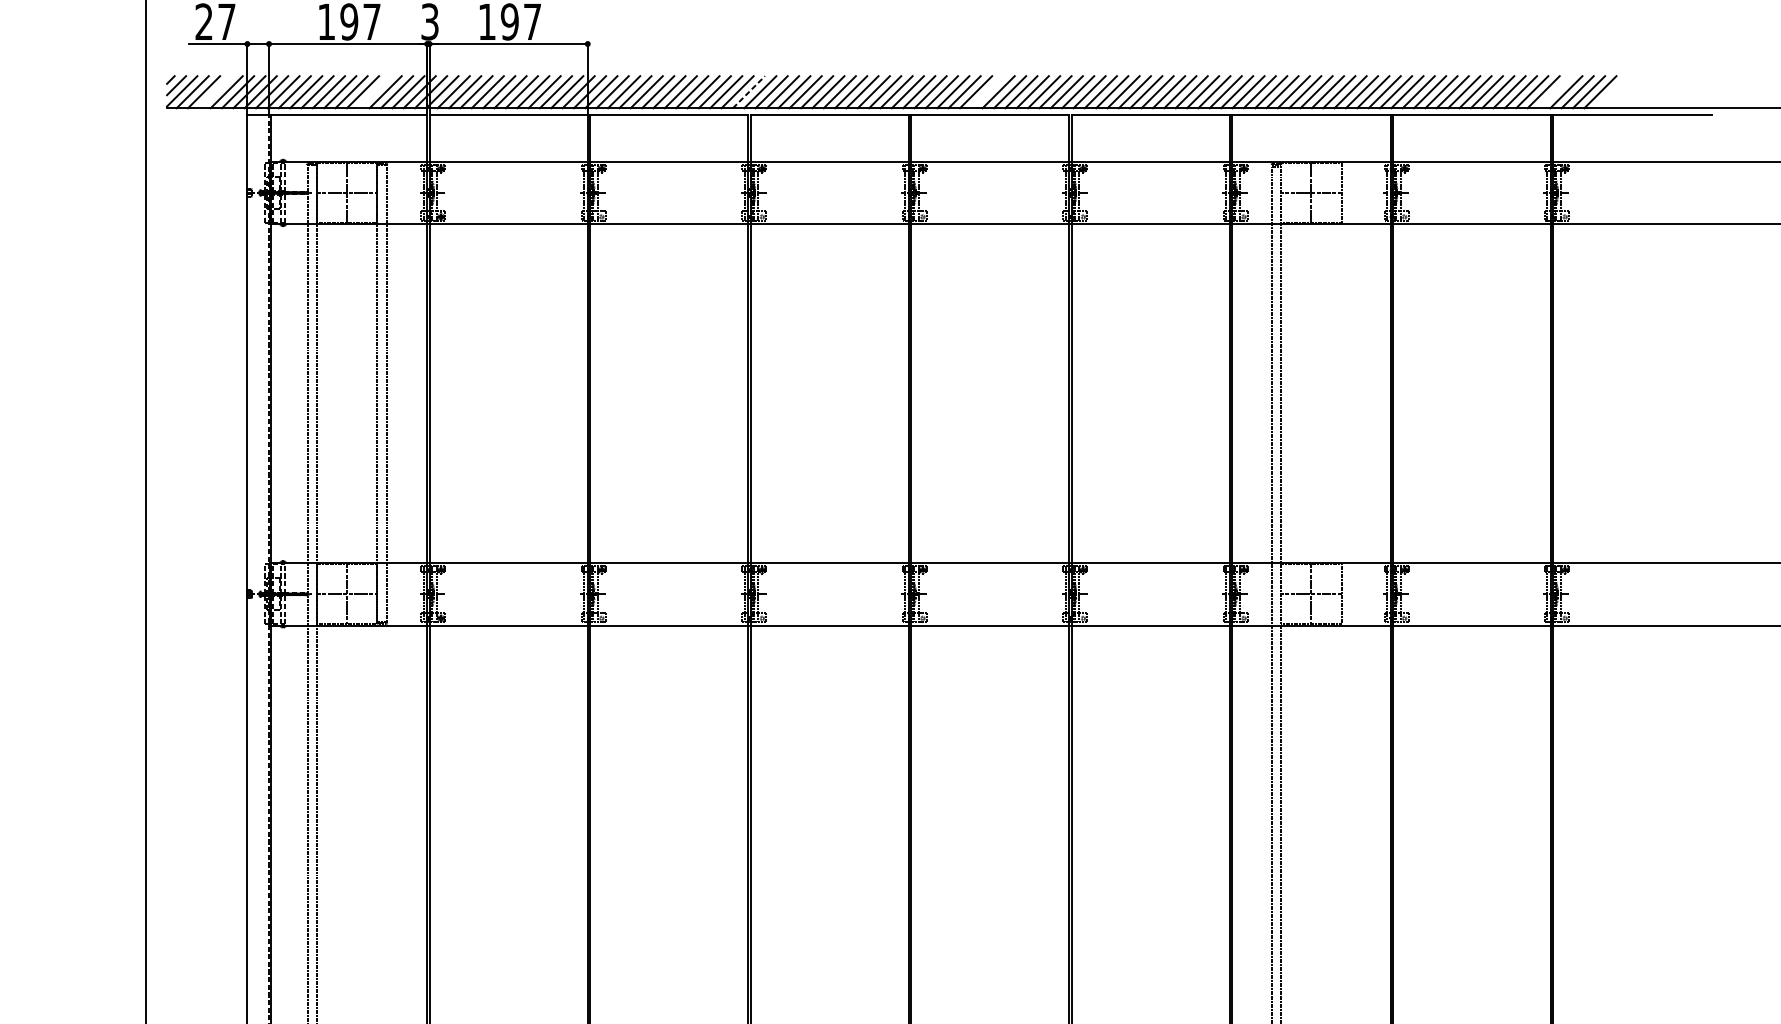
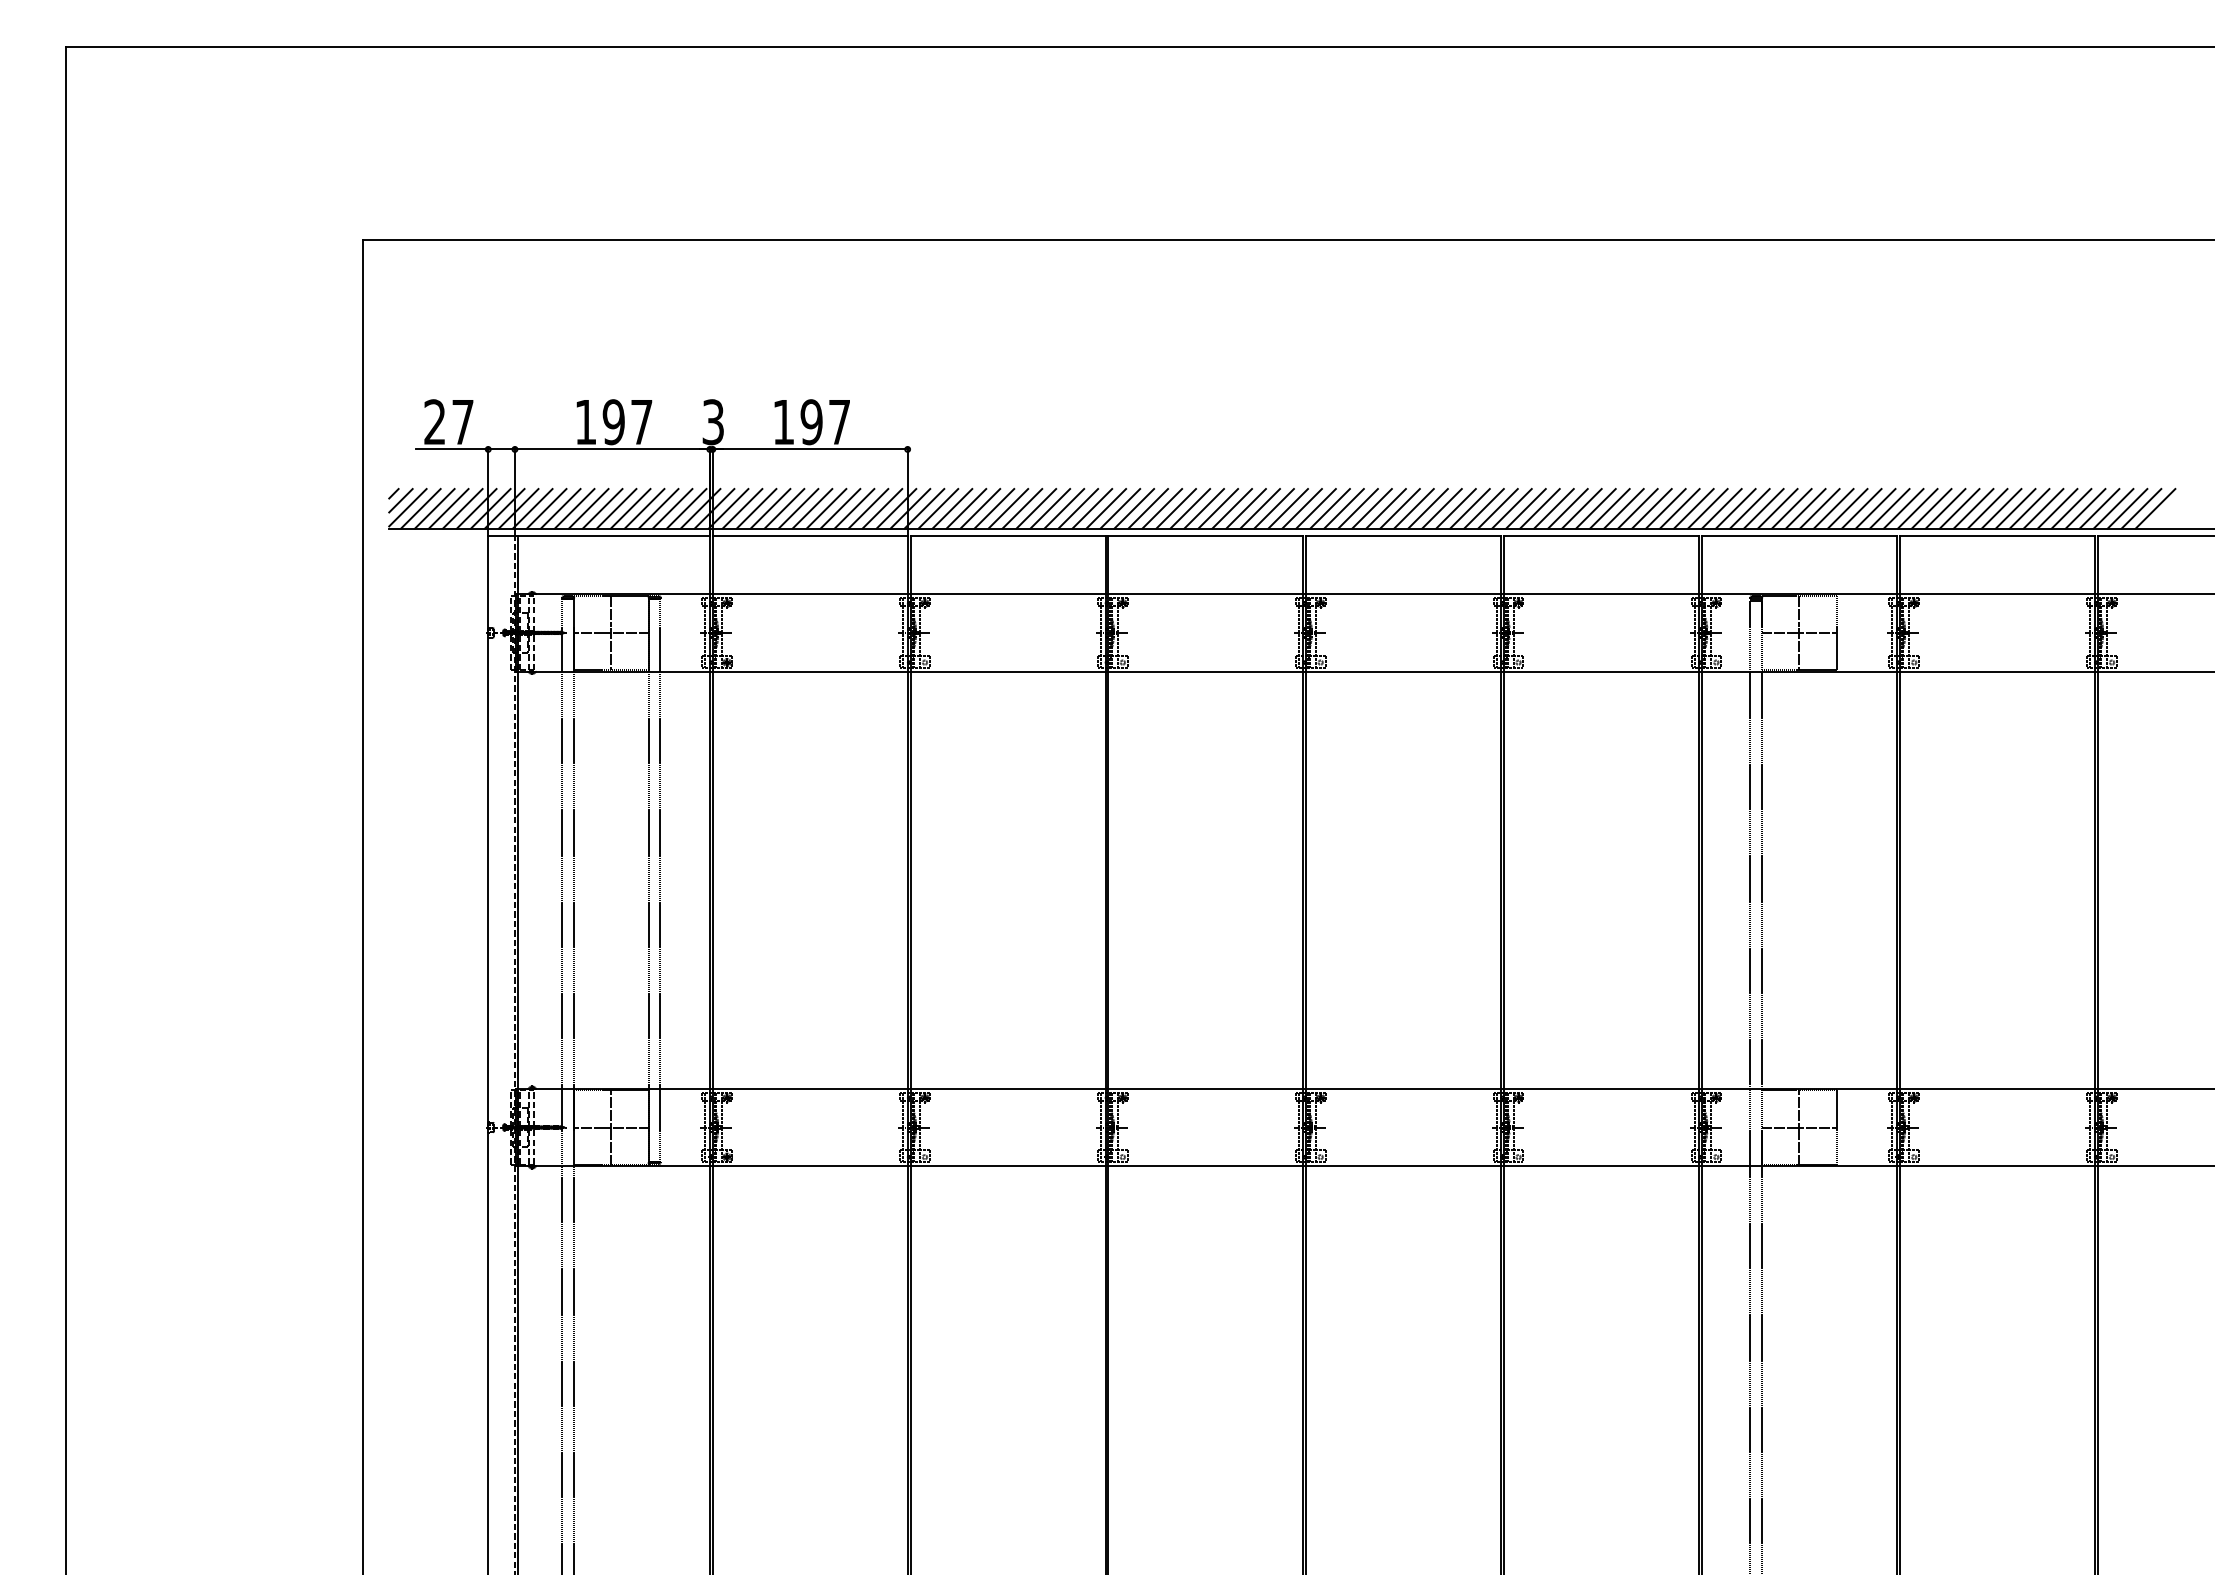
line: (215, 91) -> (448, 508), added
line: (374, 91) -> (644, 508), added
line: (749, 91) -> (1106, 508), dashed -> solid
line: (986, 91) -> (1399, 508), added
line: (1554, 91) -> (2099, 508), added

